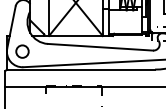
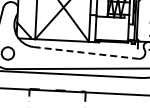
line: (100, 47) -> (86, 53), solid -> dashed

